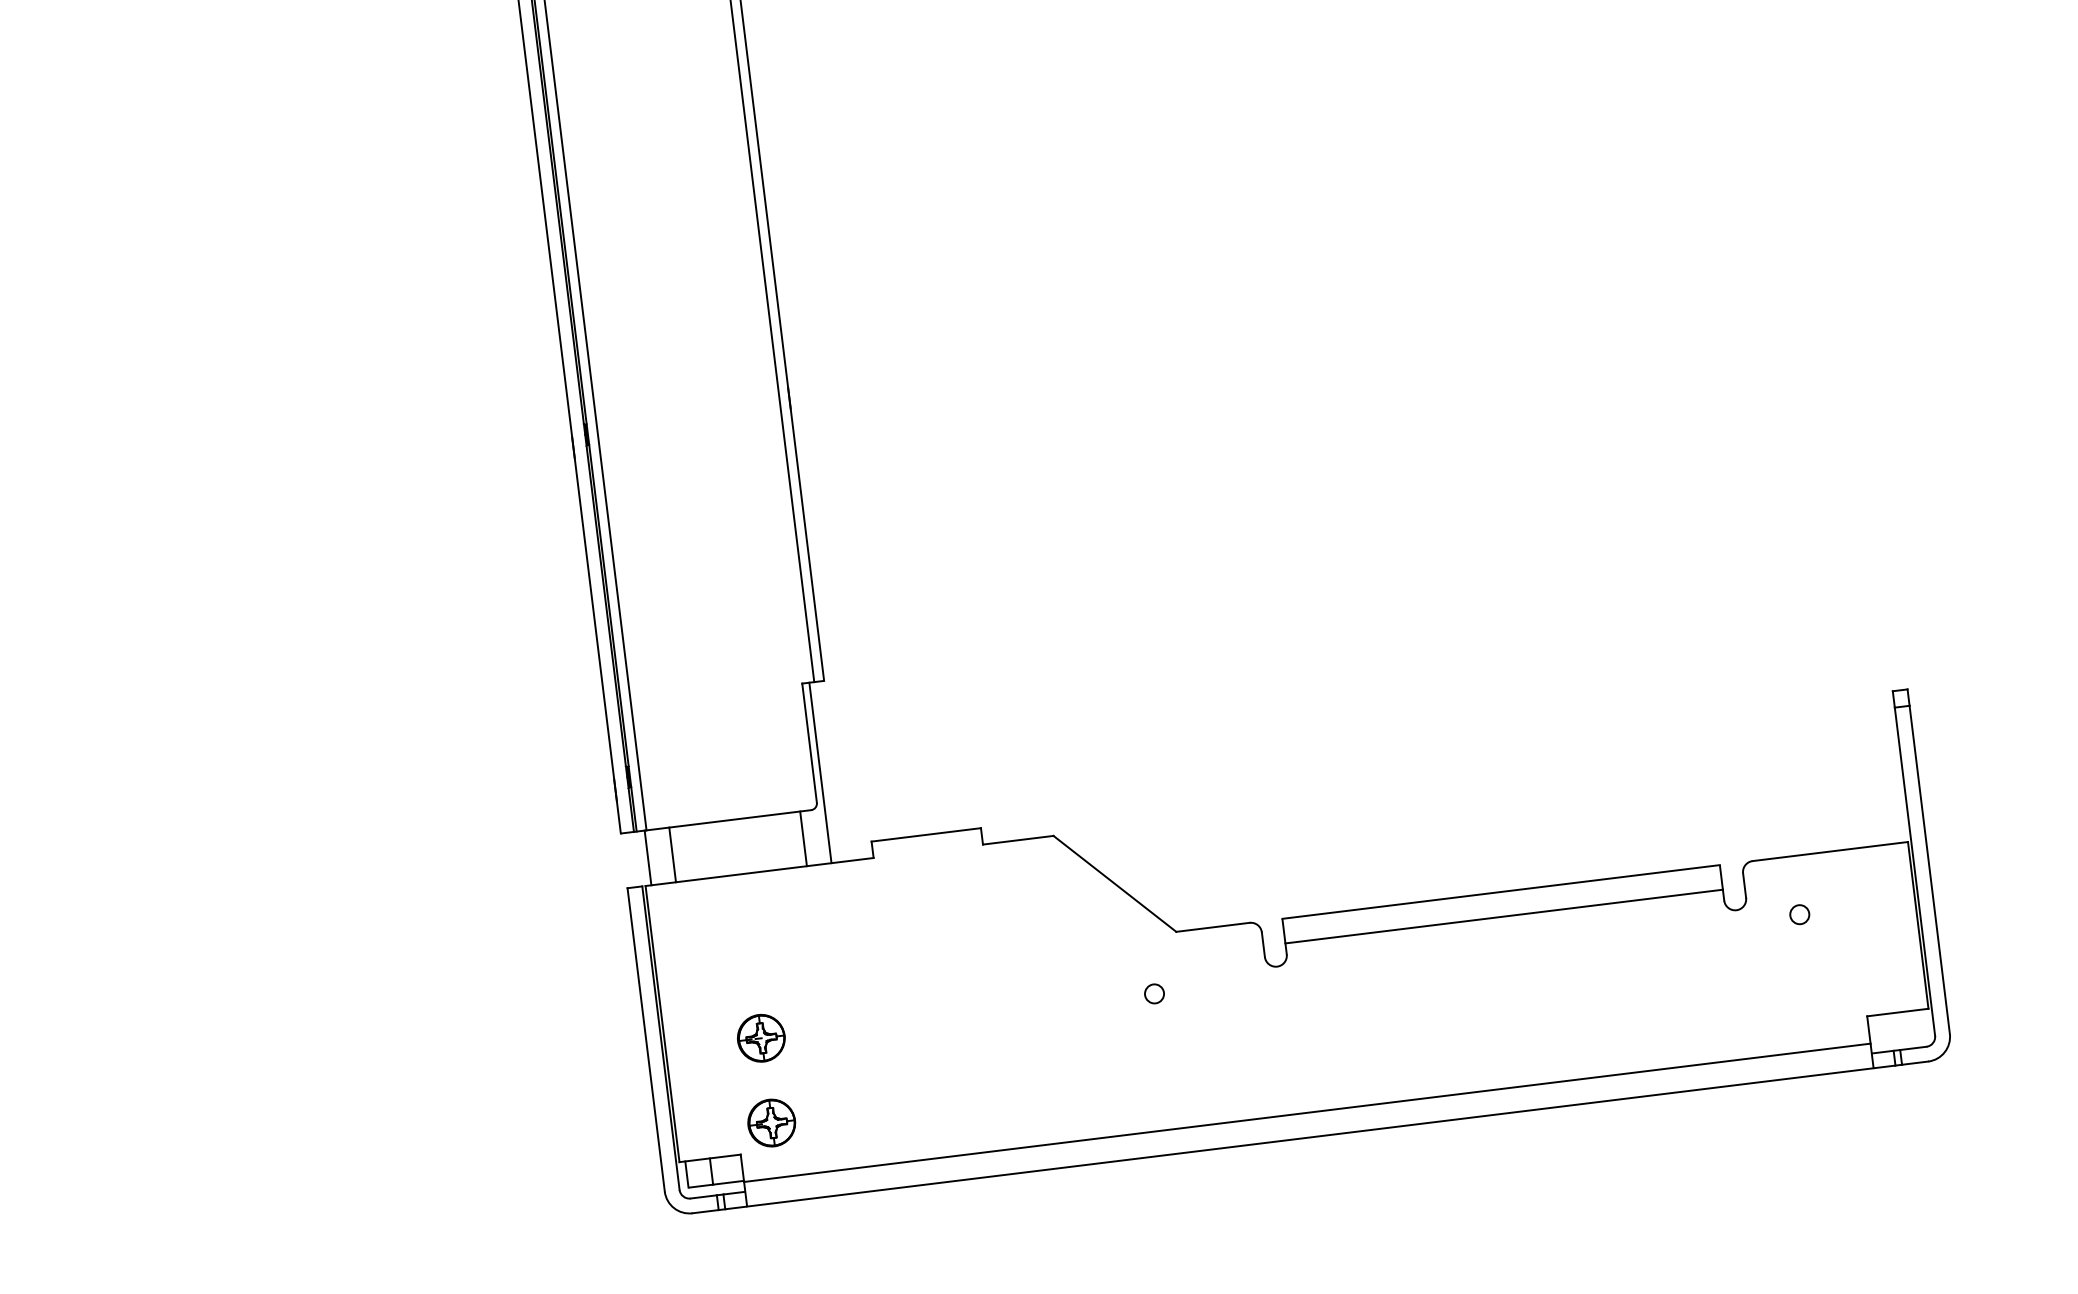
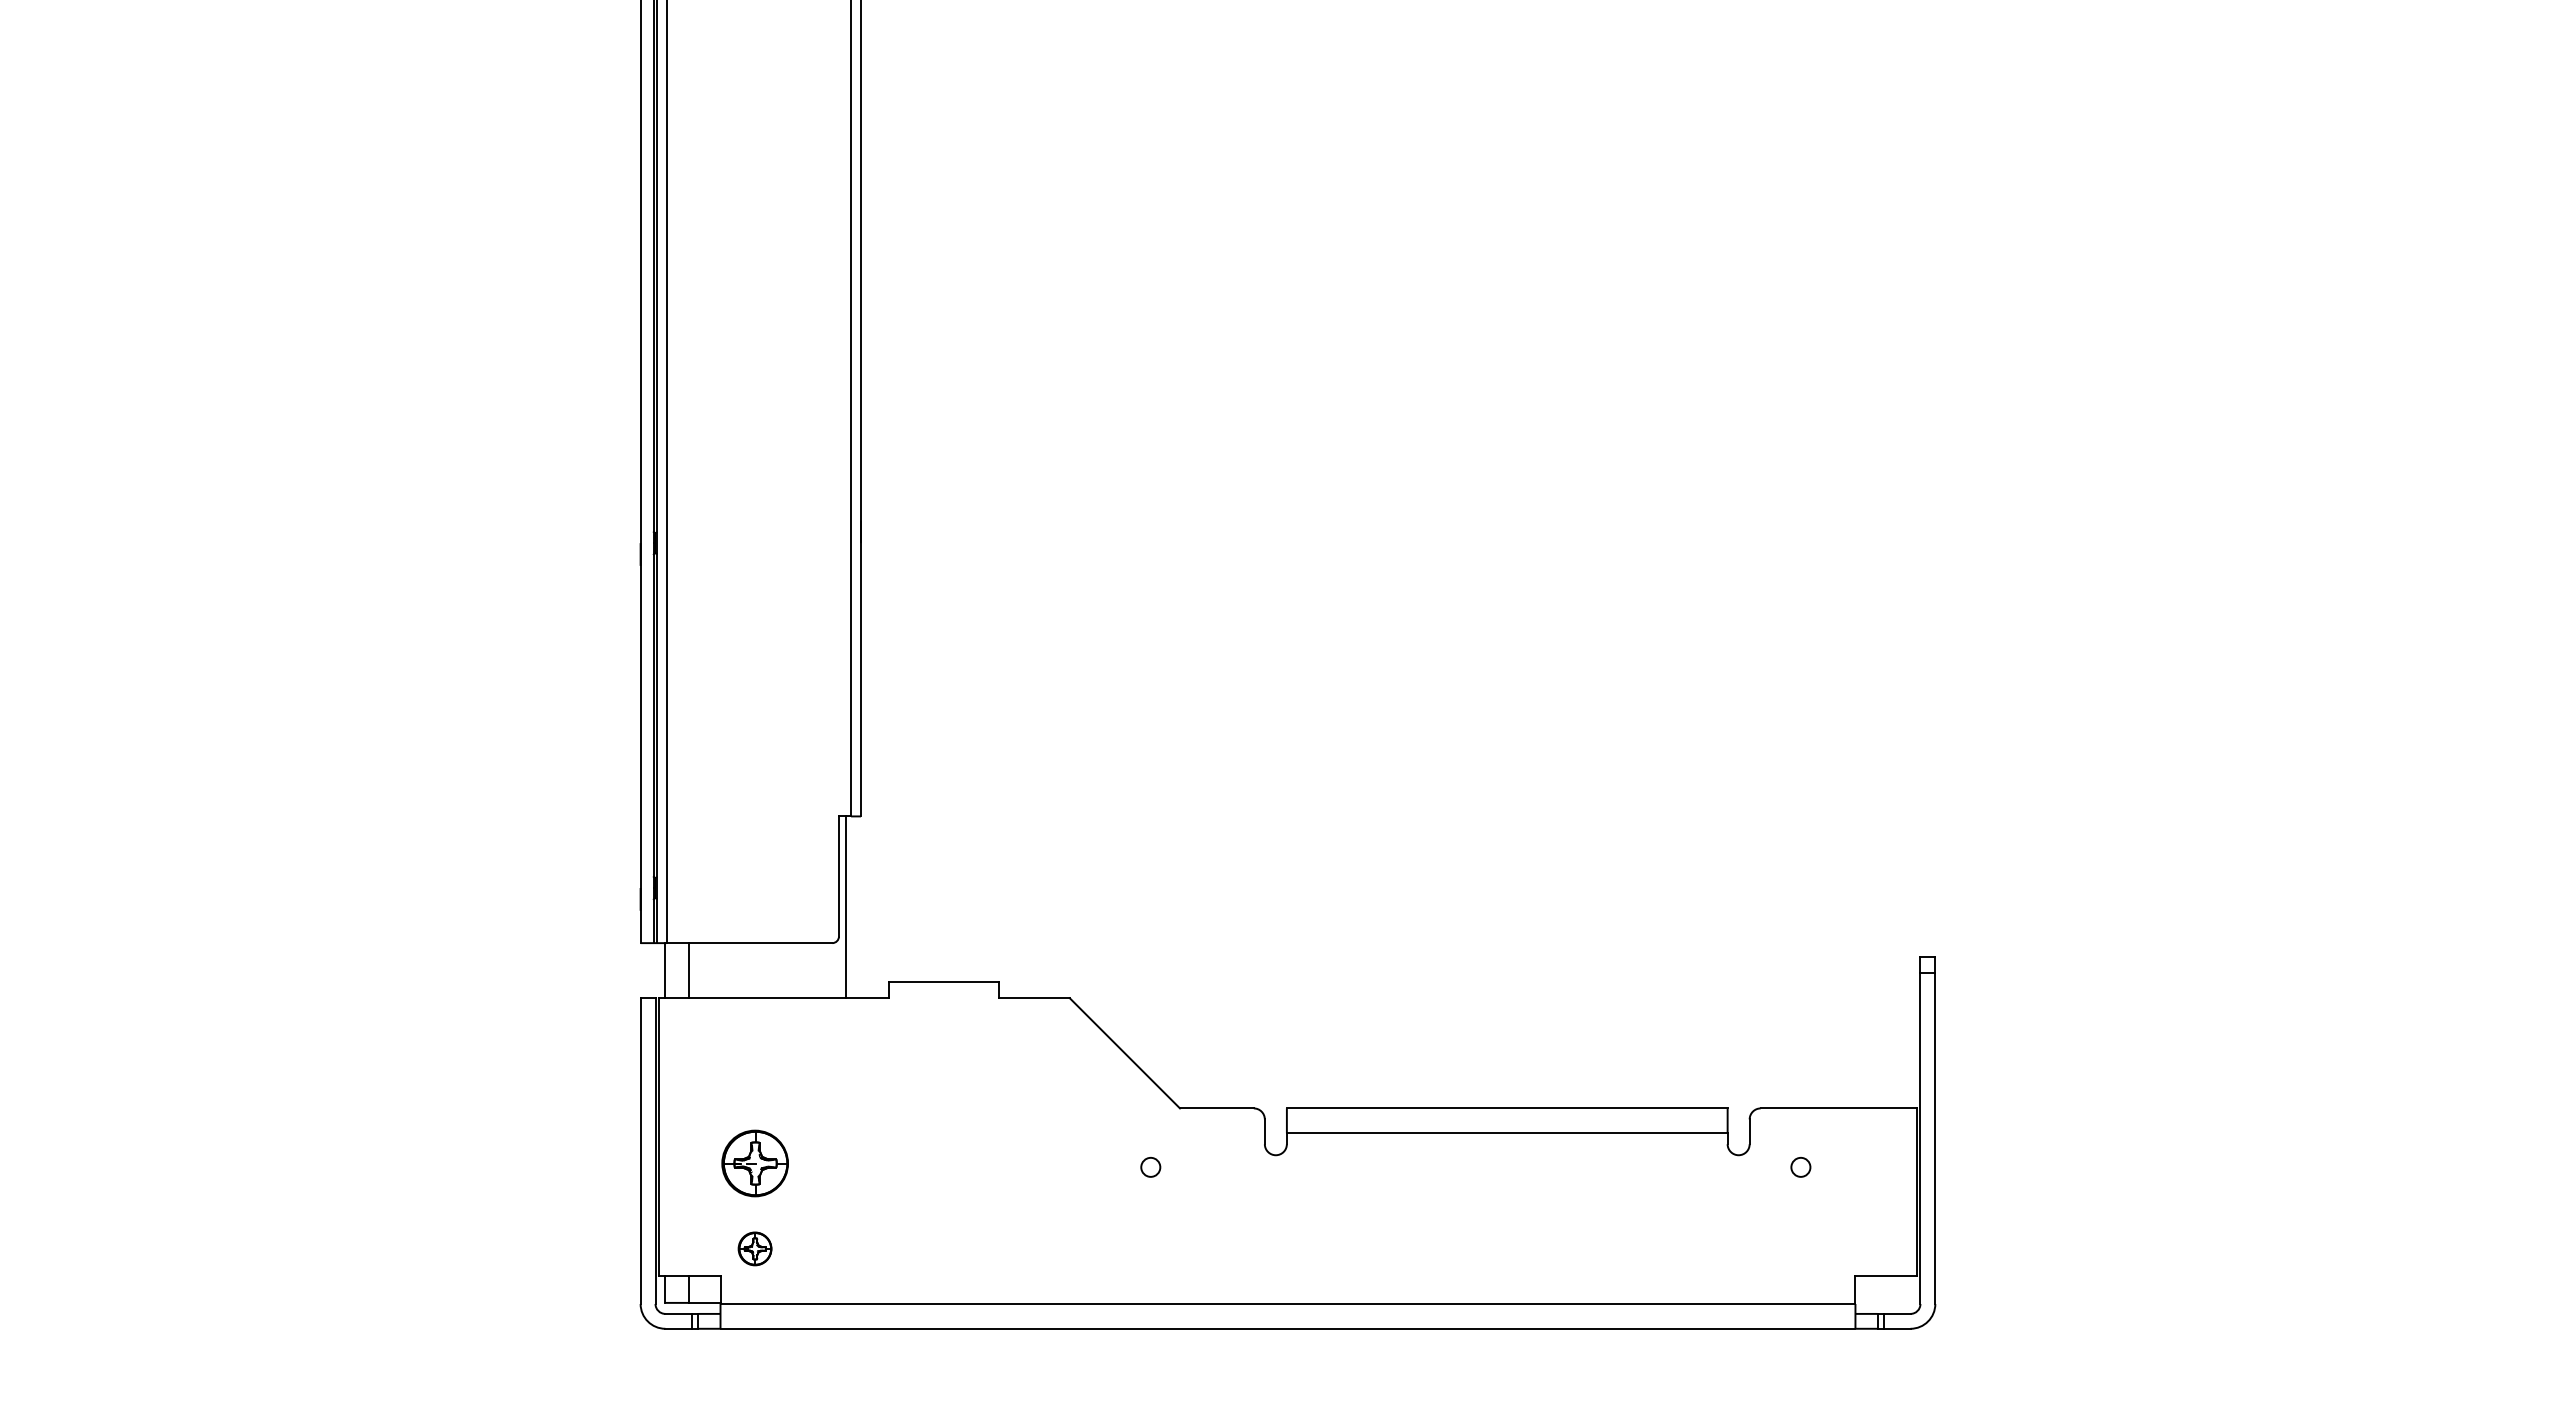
line: (803, 838) -> (821, 970), removed
part: (760, 1038) -> (754, 1163), size x1.4
part: (771, 1122) -> (754, 1248), size x0.7

